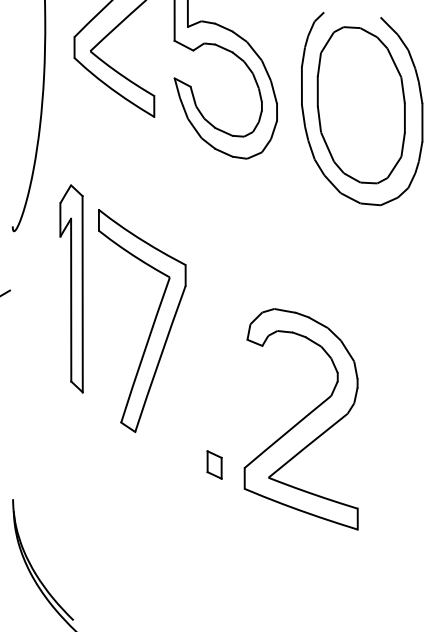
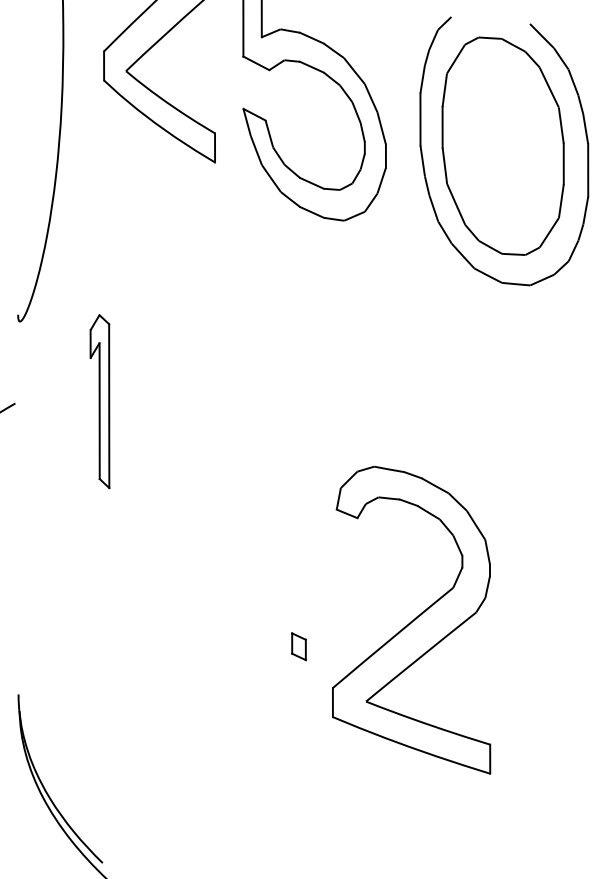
part: (71, 288) -> (99, 401), size x0.6
part: (152, 325) -> (212, 452), removed
part: (301, 418) -> (411, 619), moved
part: (214, 464) -> (298, 646), size x0.7

